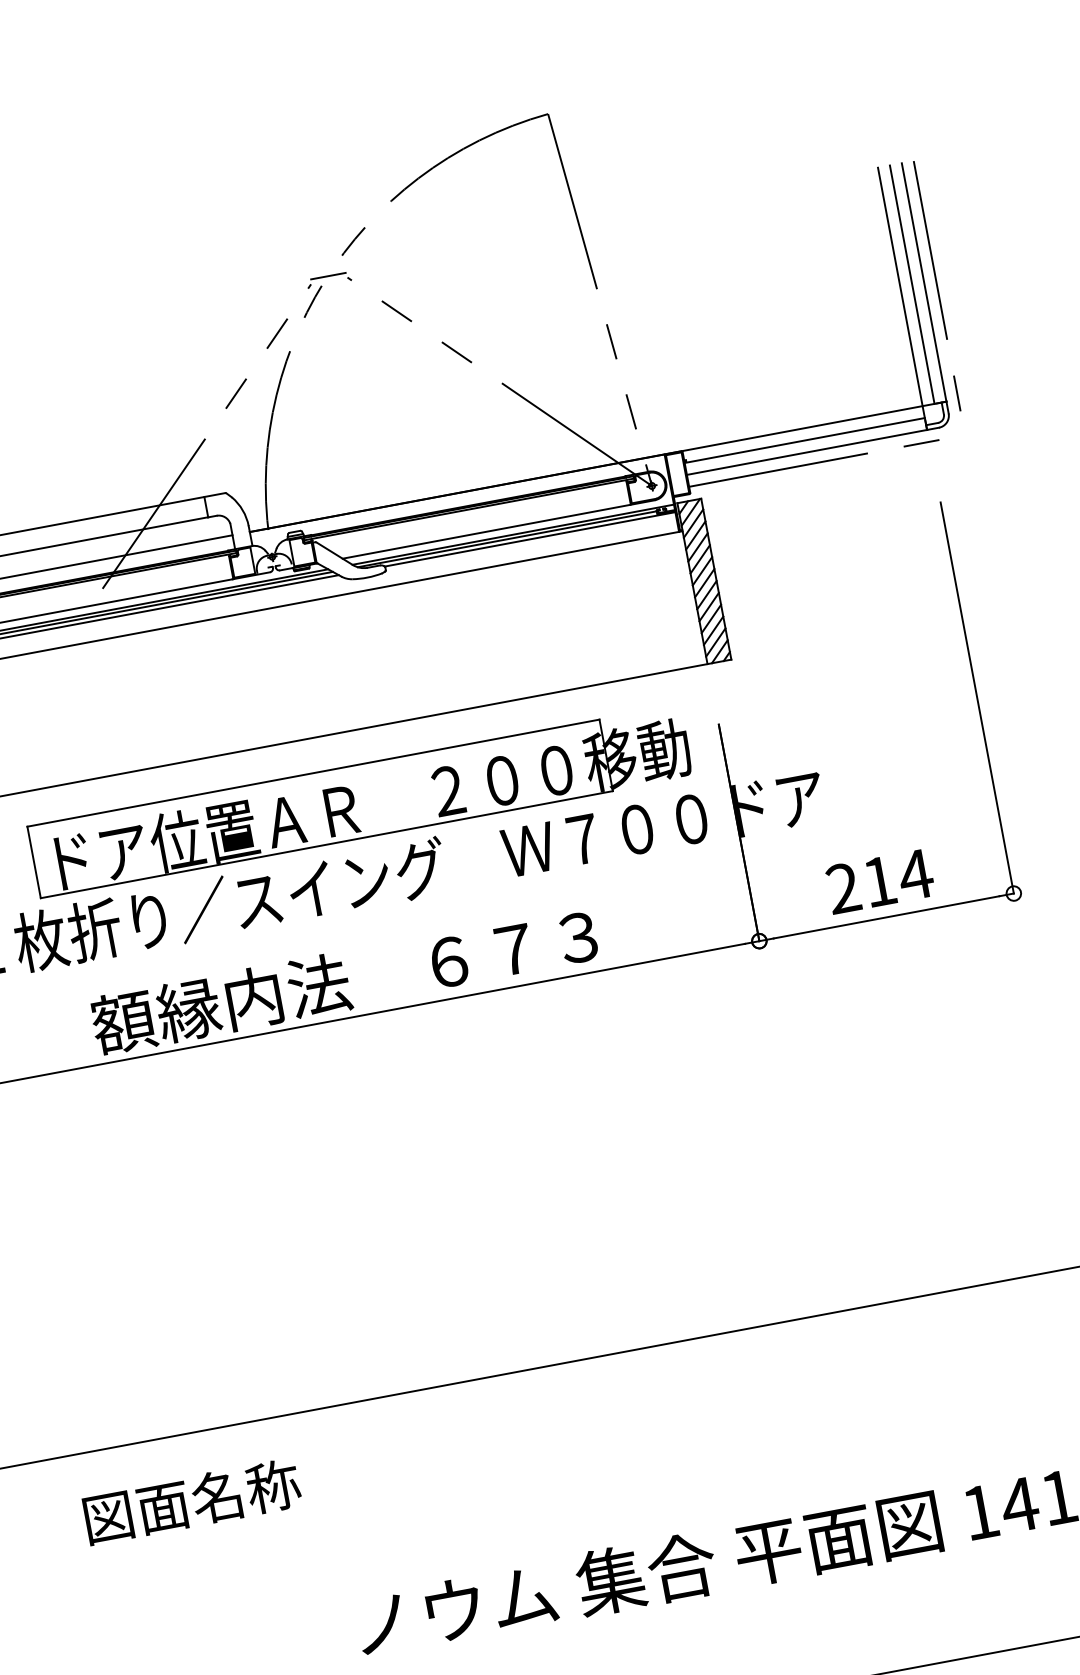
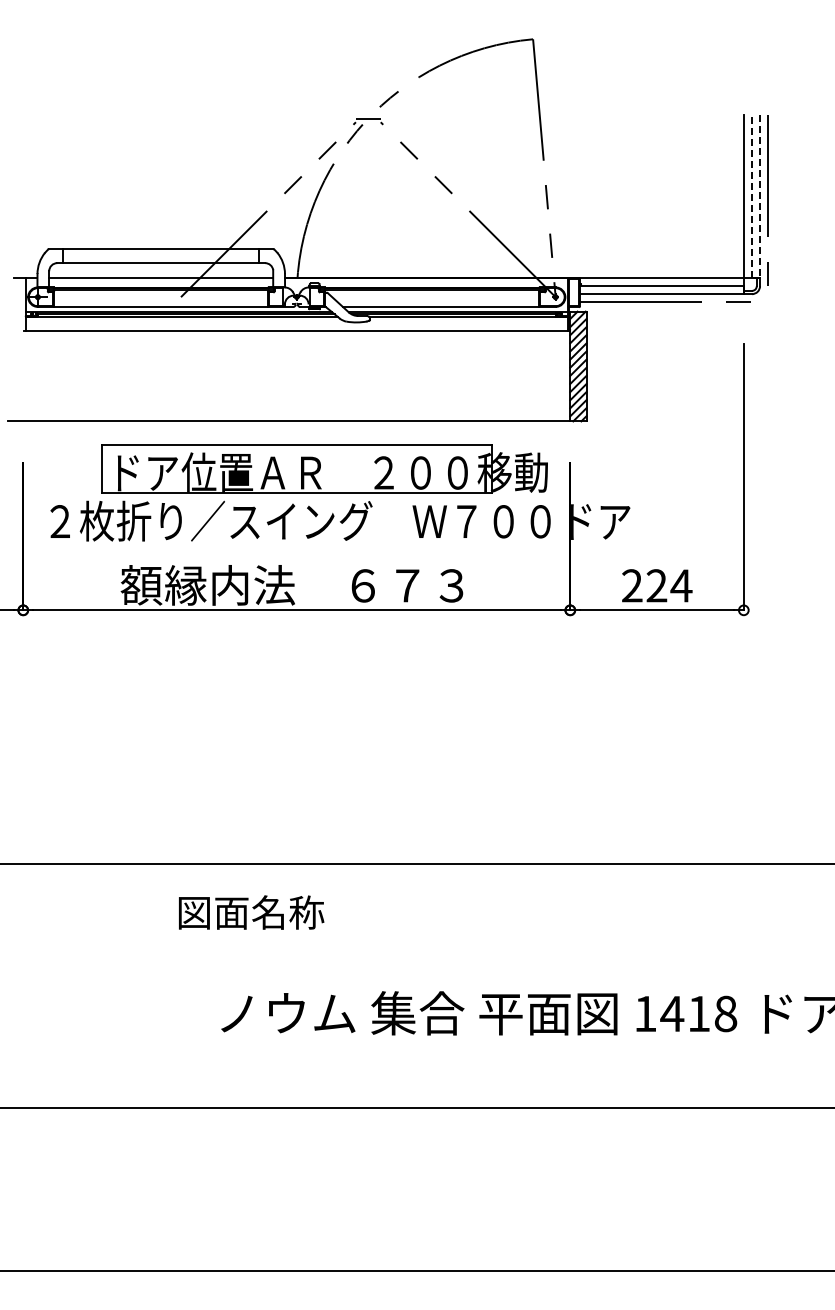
line: (924, 283) -> (760, 197), solid -> dashed
line: (911, 284) -> (751, 196), solid -> dashed
text: (878, 881) -> (656, 585), 214 -> 224
text: (192, 1501) -> (251, 912), moved

